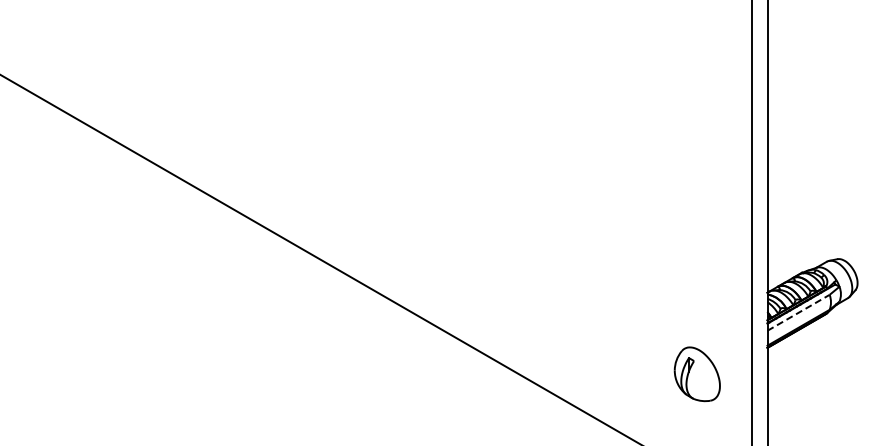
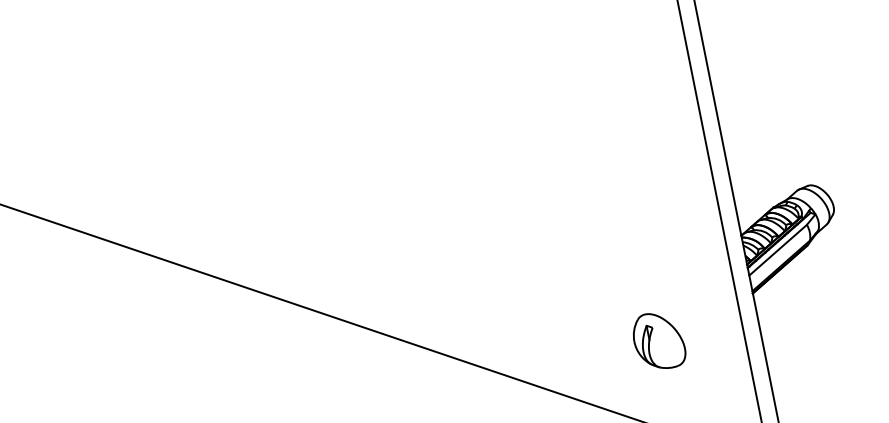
line: (798, 312) -> (777, 249), dashed -> solid
part: (696, 374) -> (657, 341), moved

